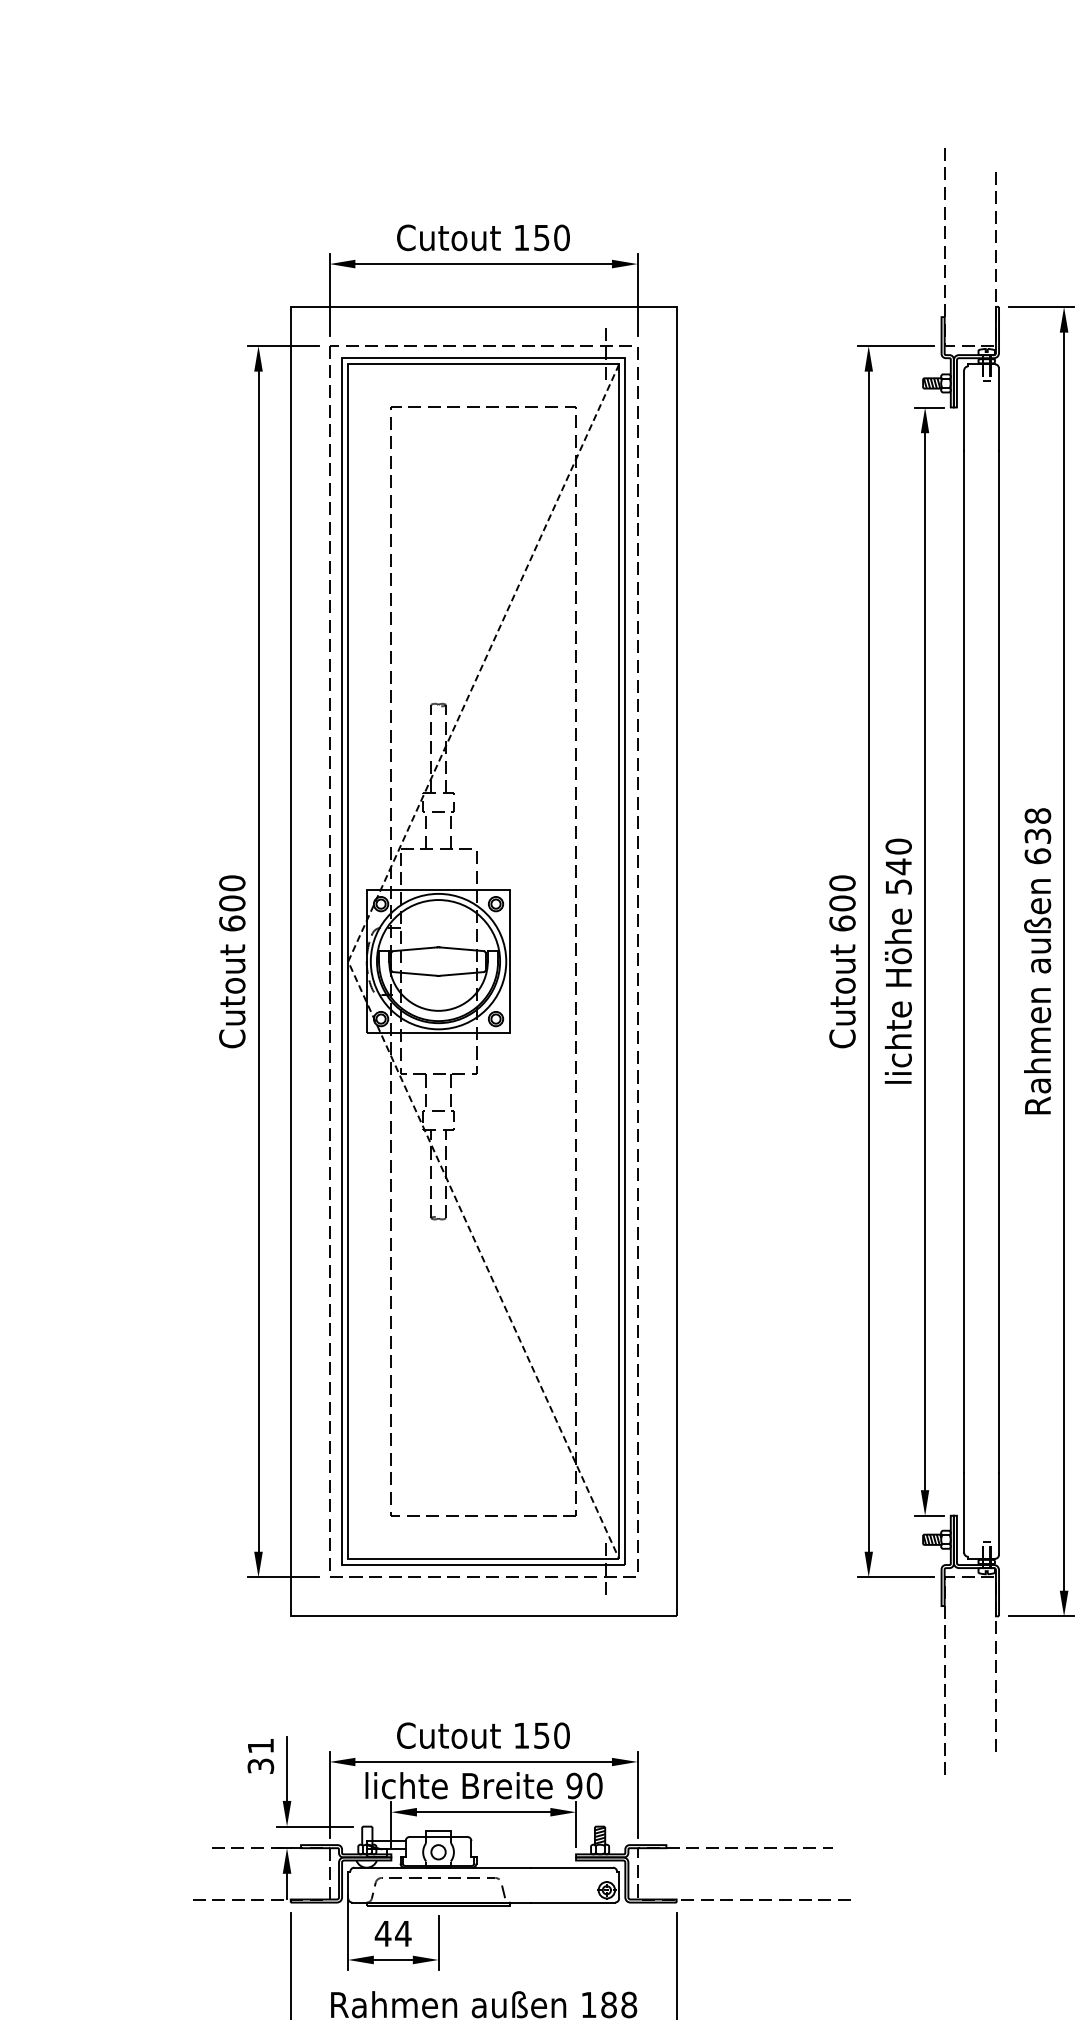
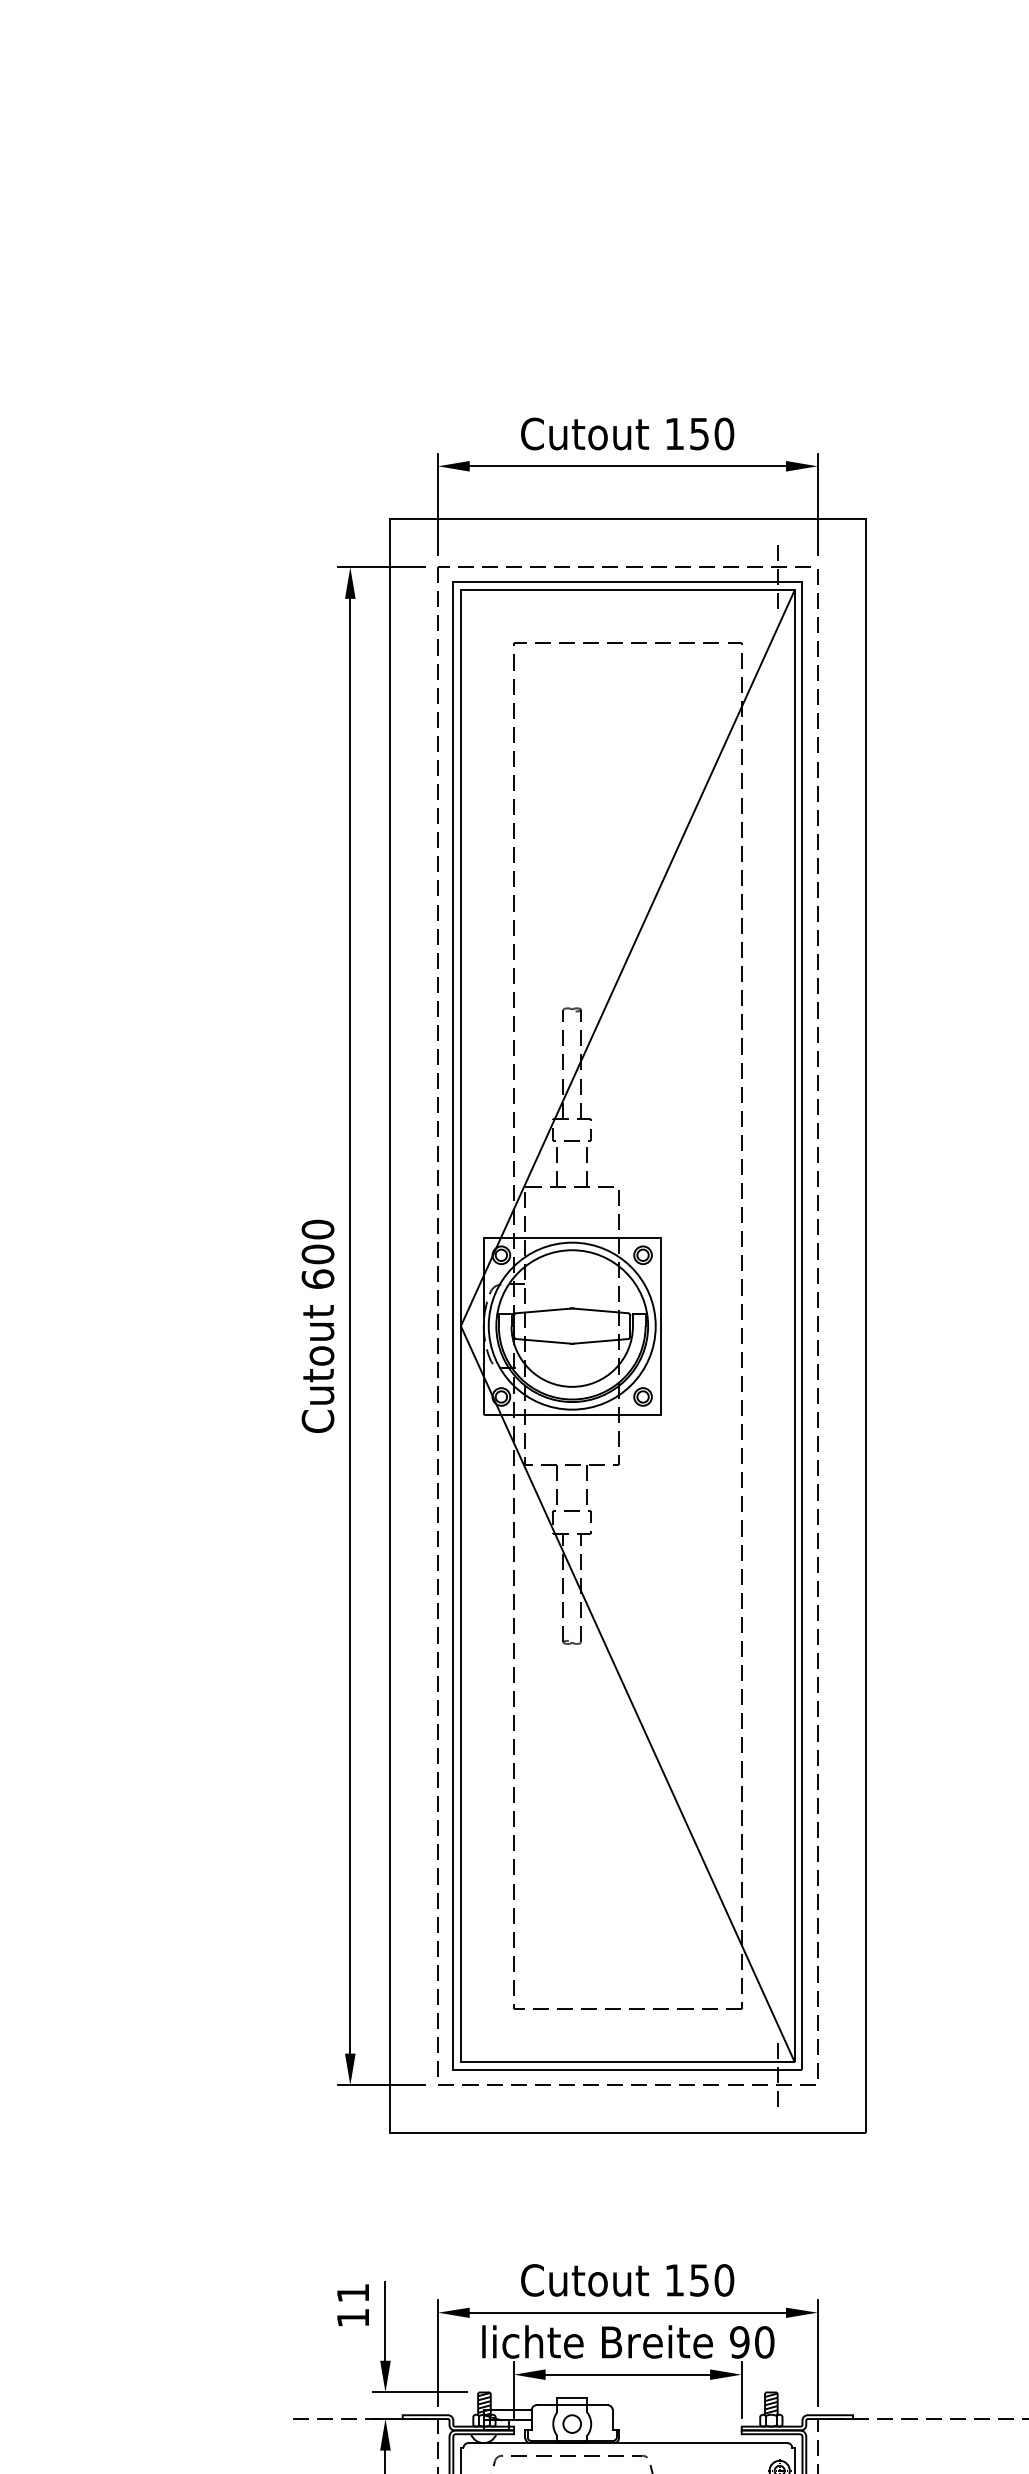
line: (348, 961) -> (461, 1326), dashed -> solid
text: (260, 1765) -> (352, 2317), 31 -> 11
hatch: (367, 1835) -> (484, 2403), added

